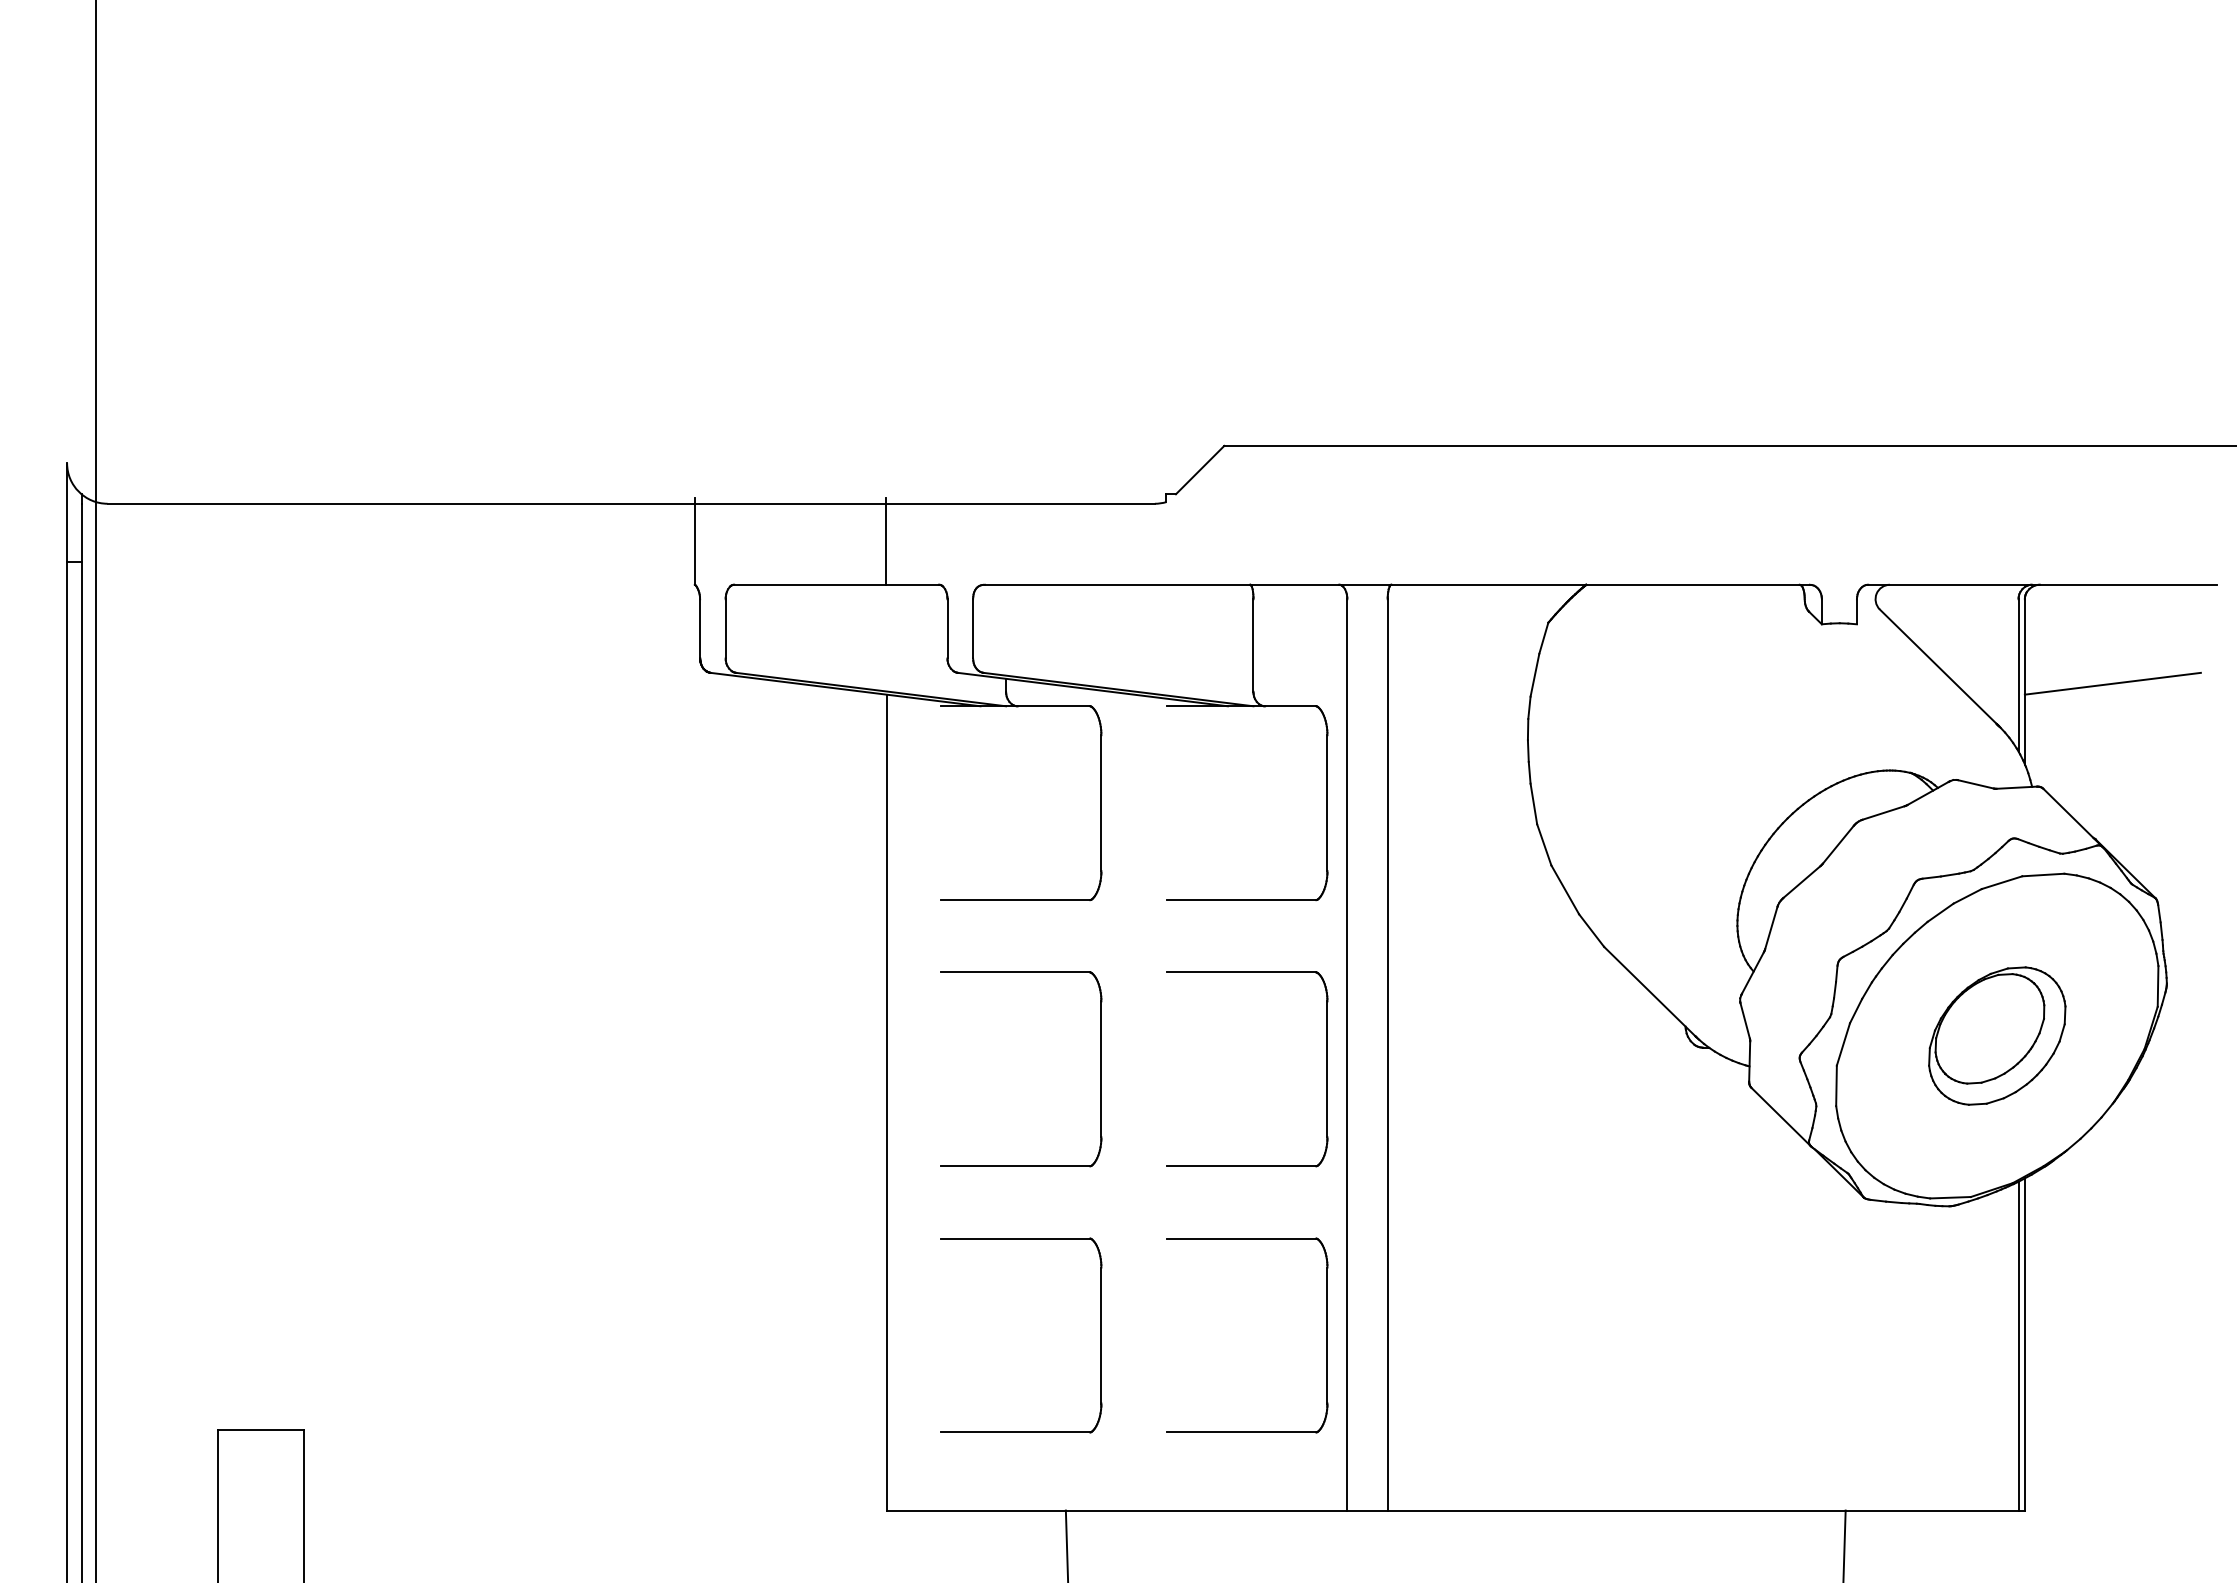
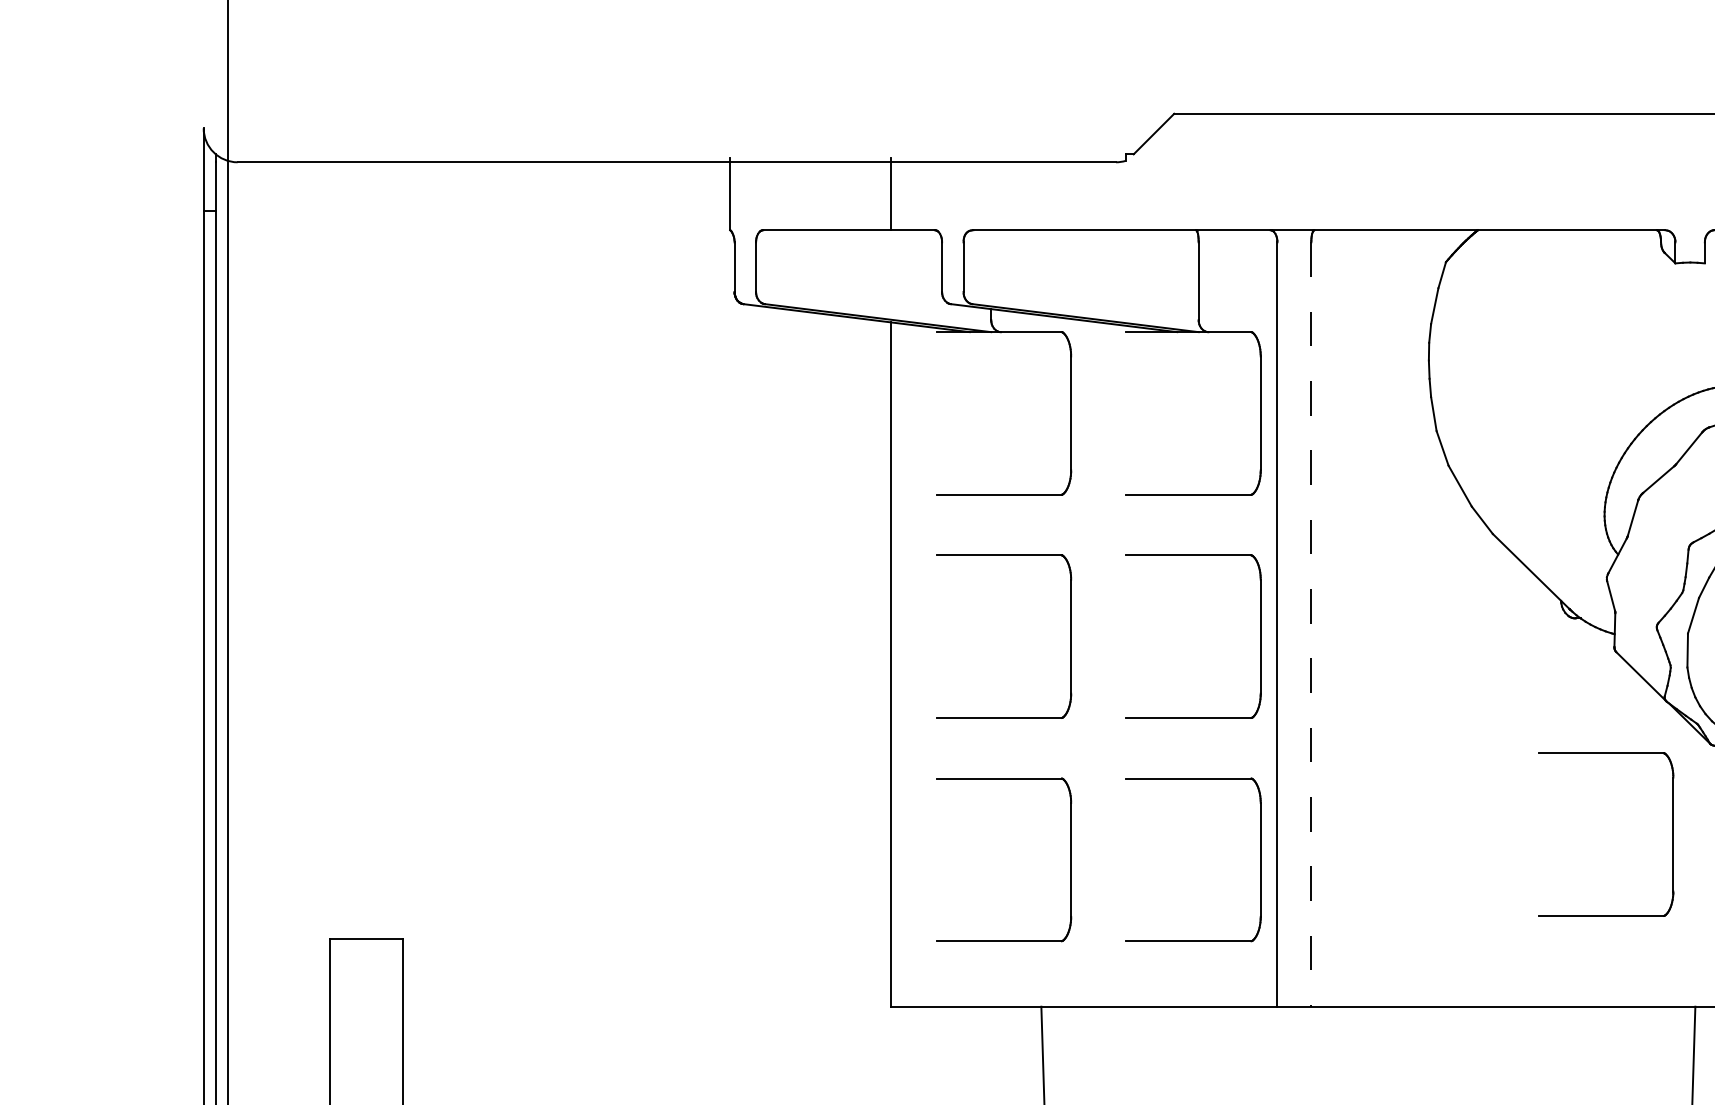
line: (1387, 1054) -> (1311, 624), solid -> dashed
part: (1818, 1305) -> (1672, 834), added

